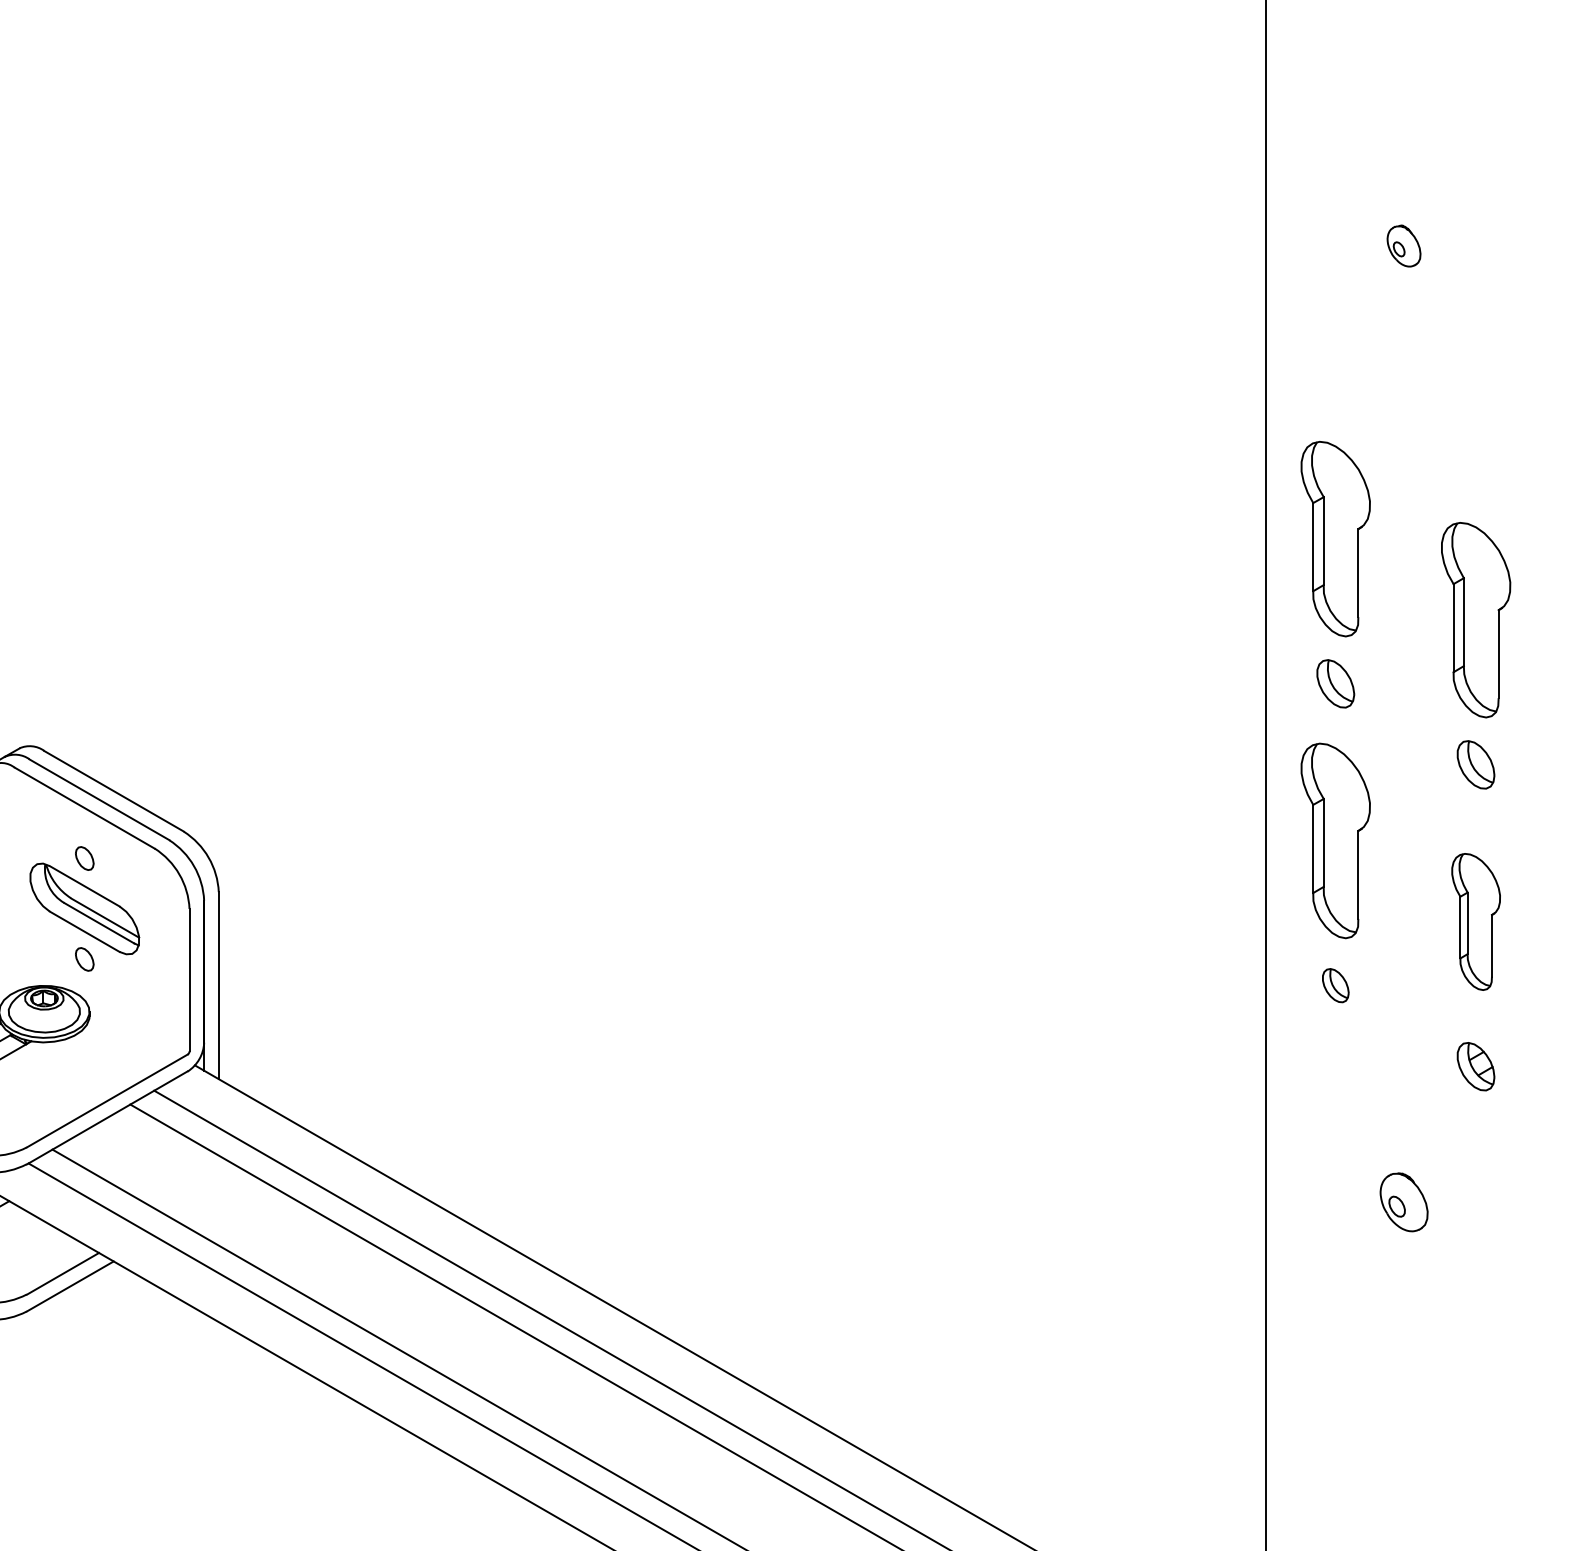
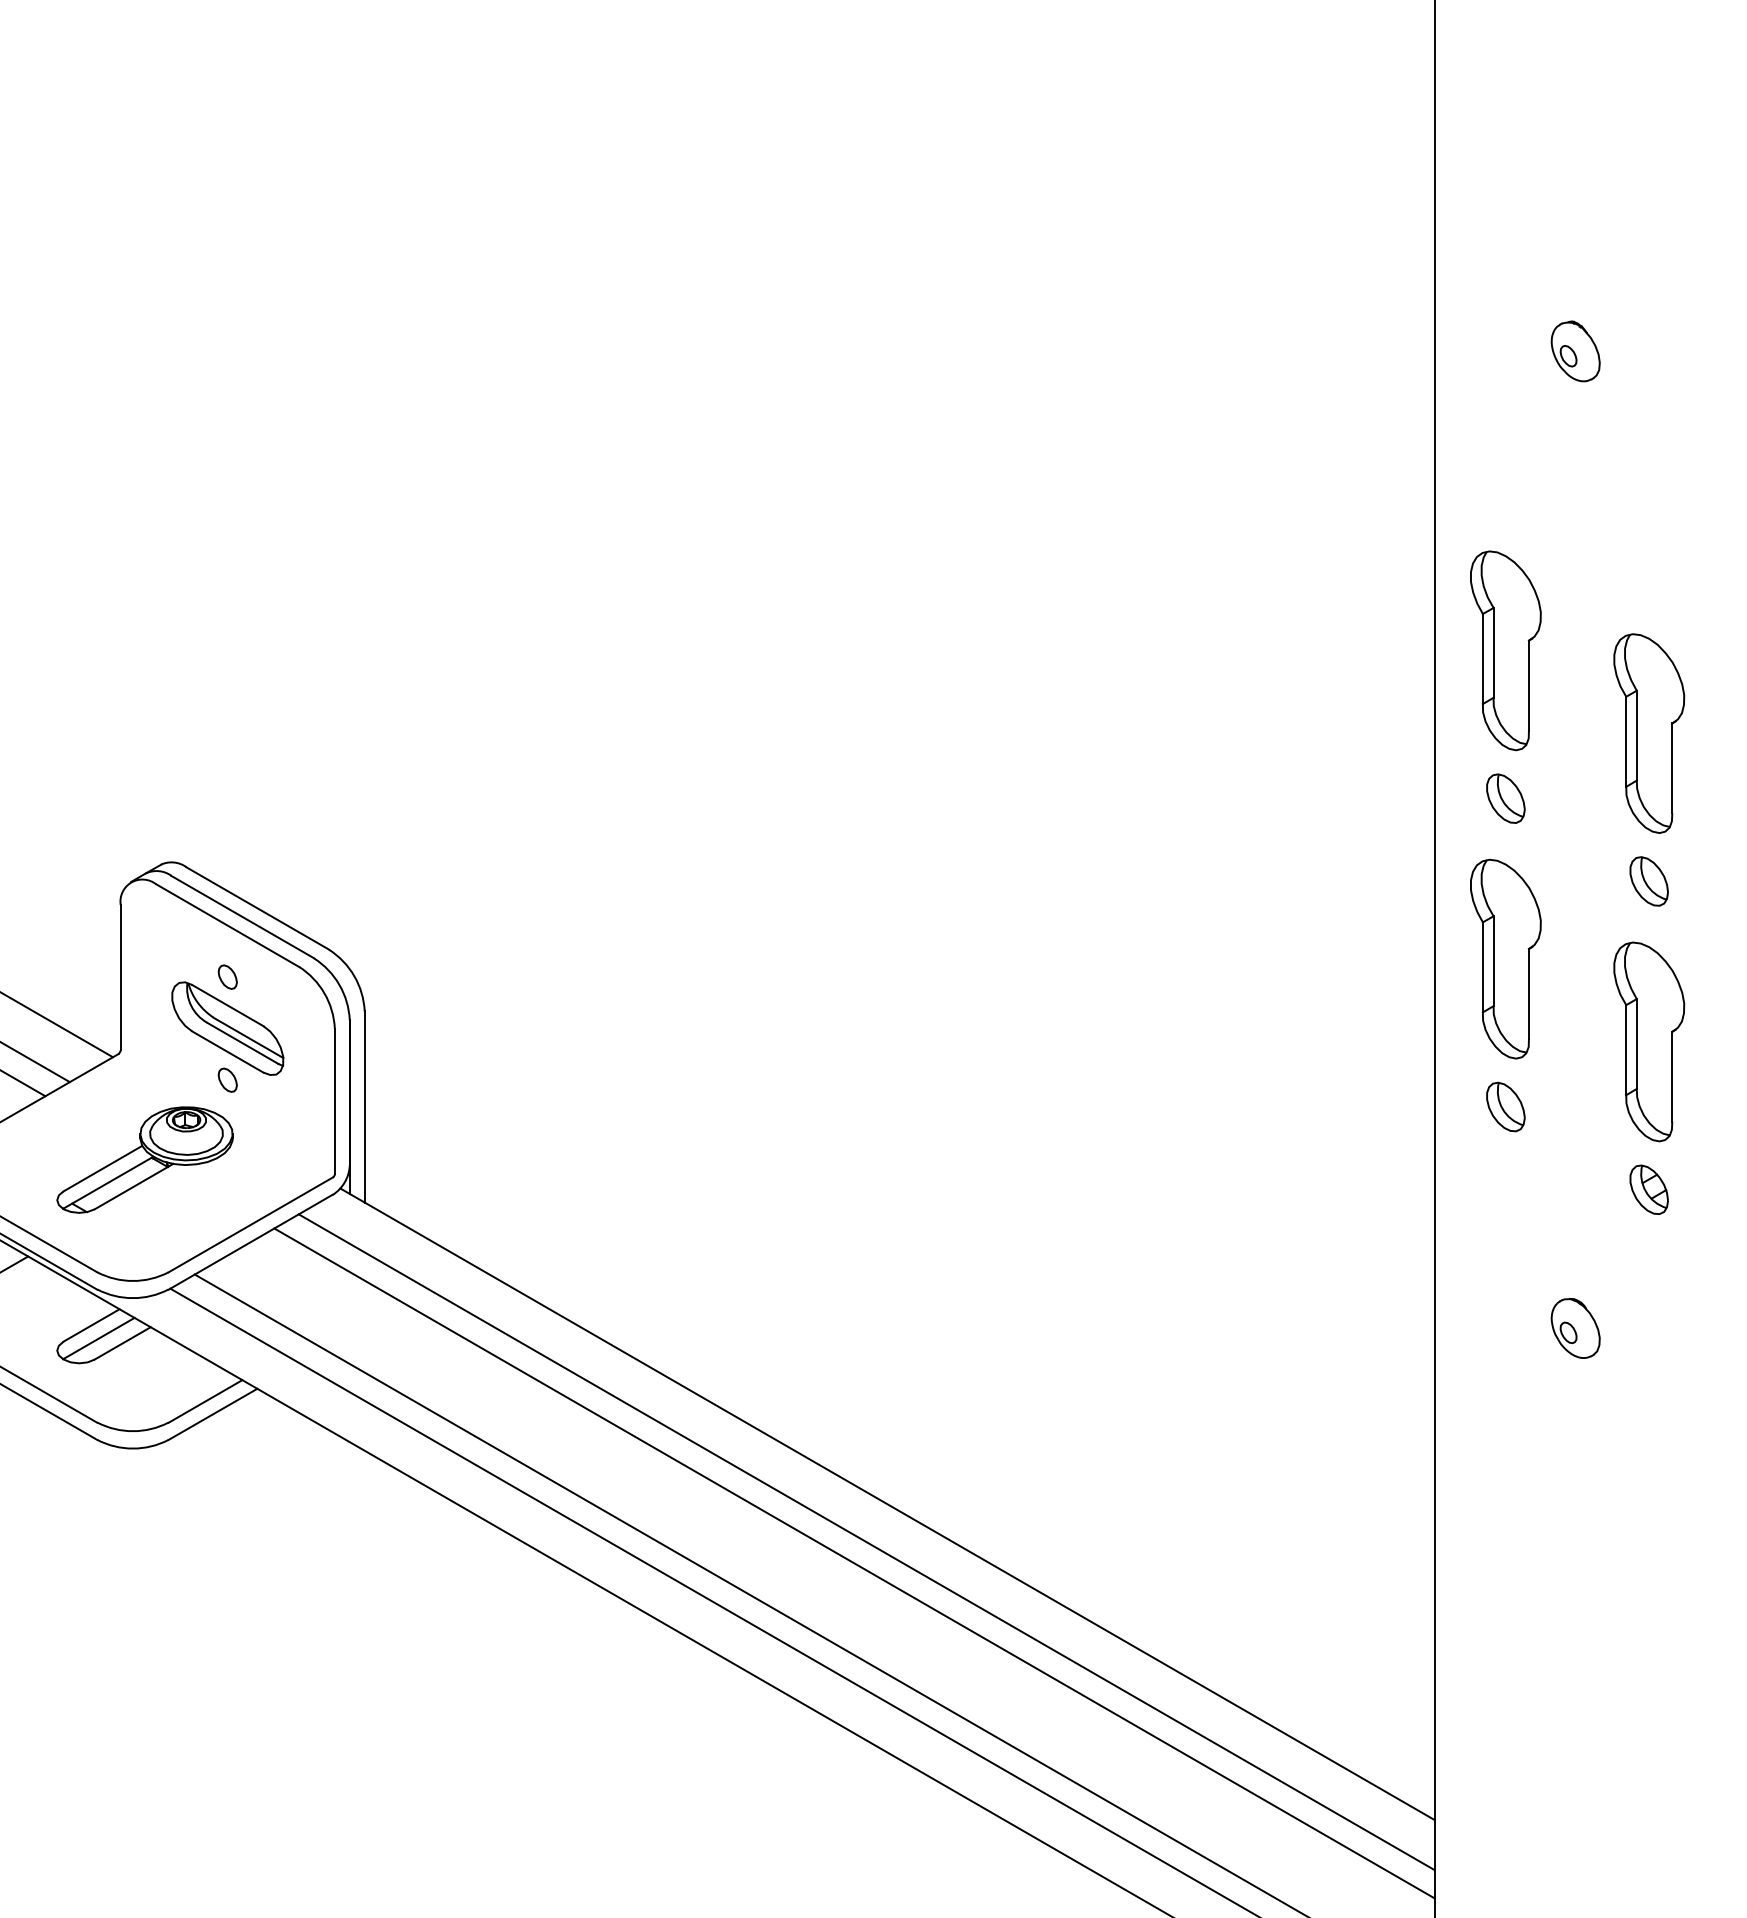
part: (1403, 246) -> (1575, 351), size x1.43
part: (1476, 921) -> (1649, 1041), size x1.43
part: (1335, 985) -> (1505, 1106), size x1.43

